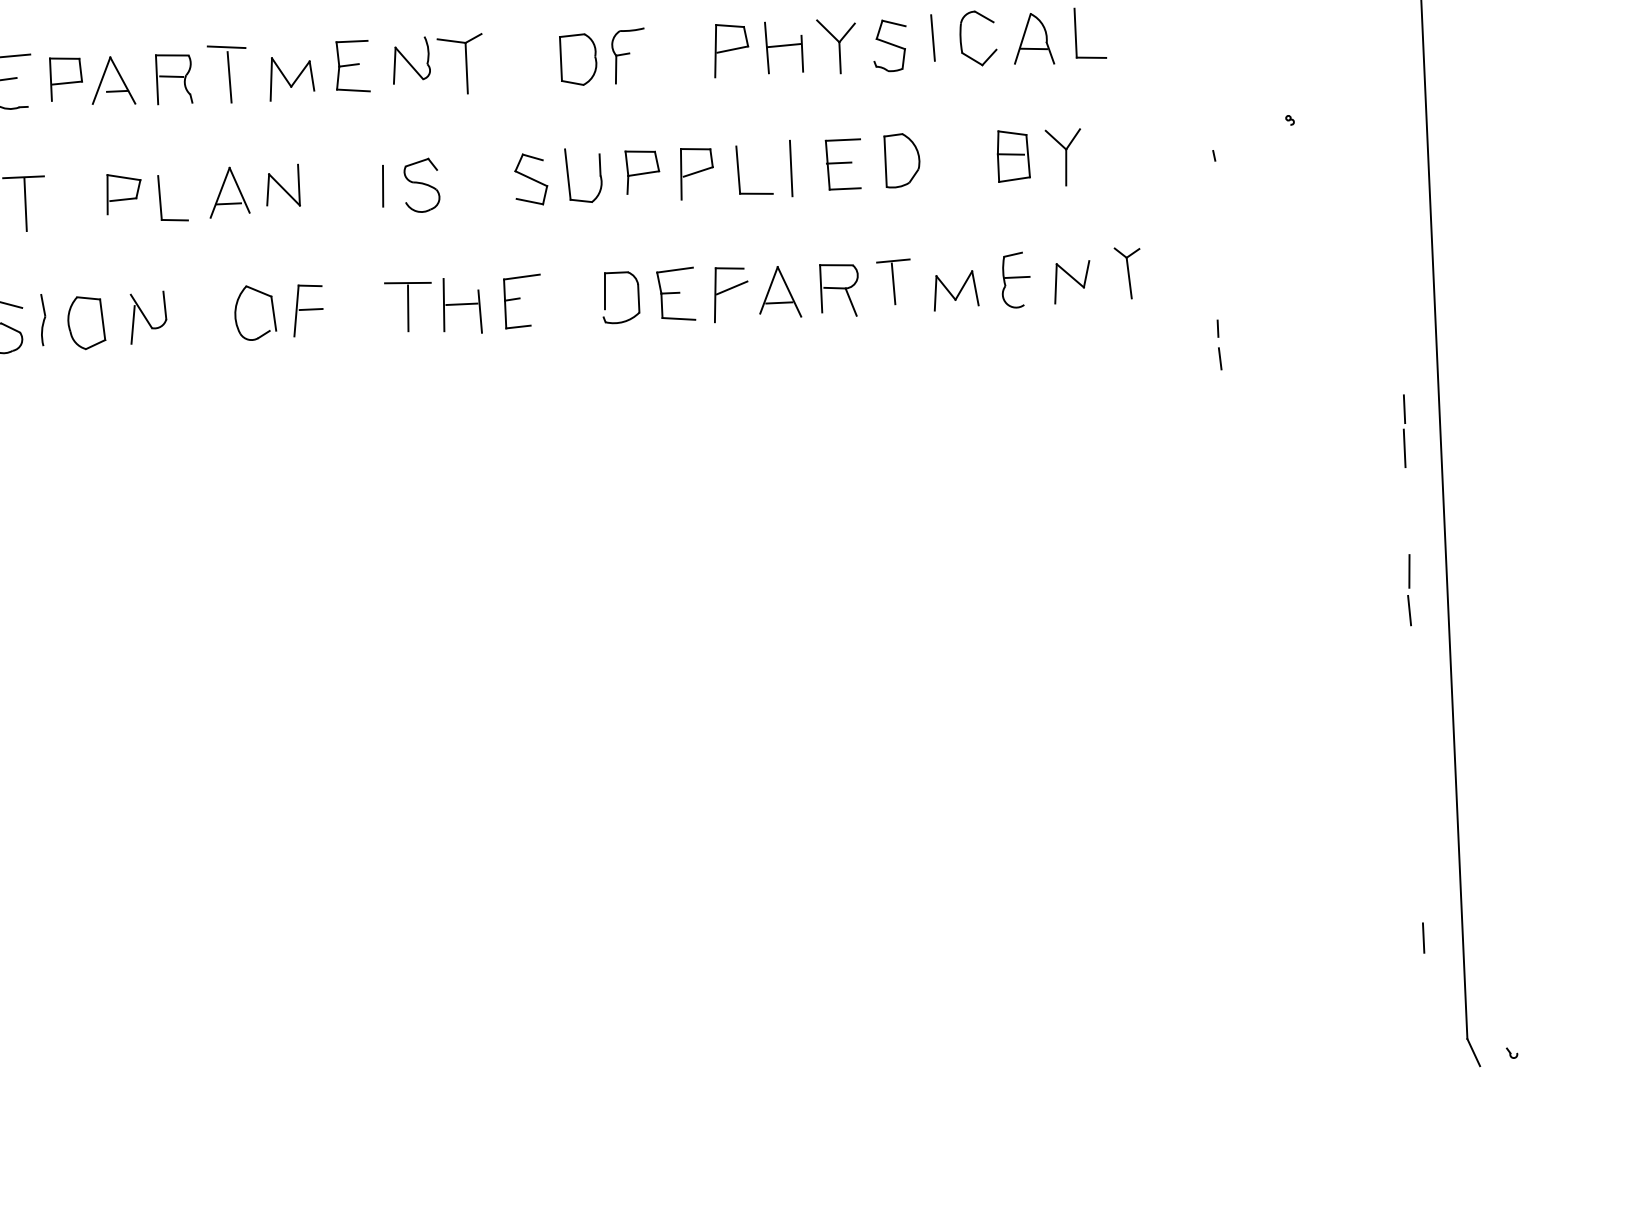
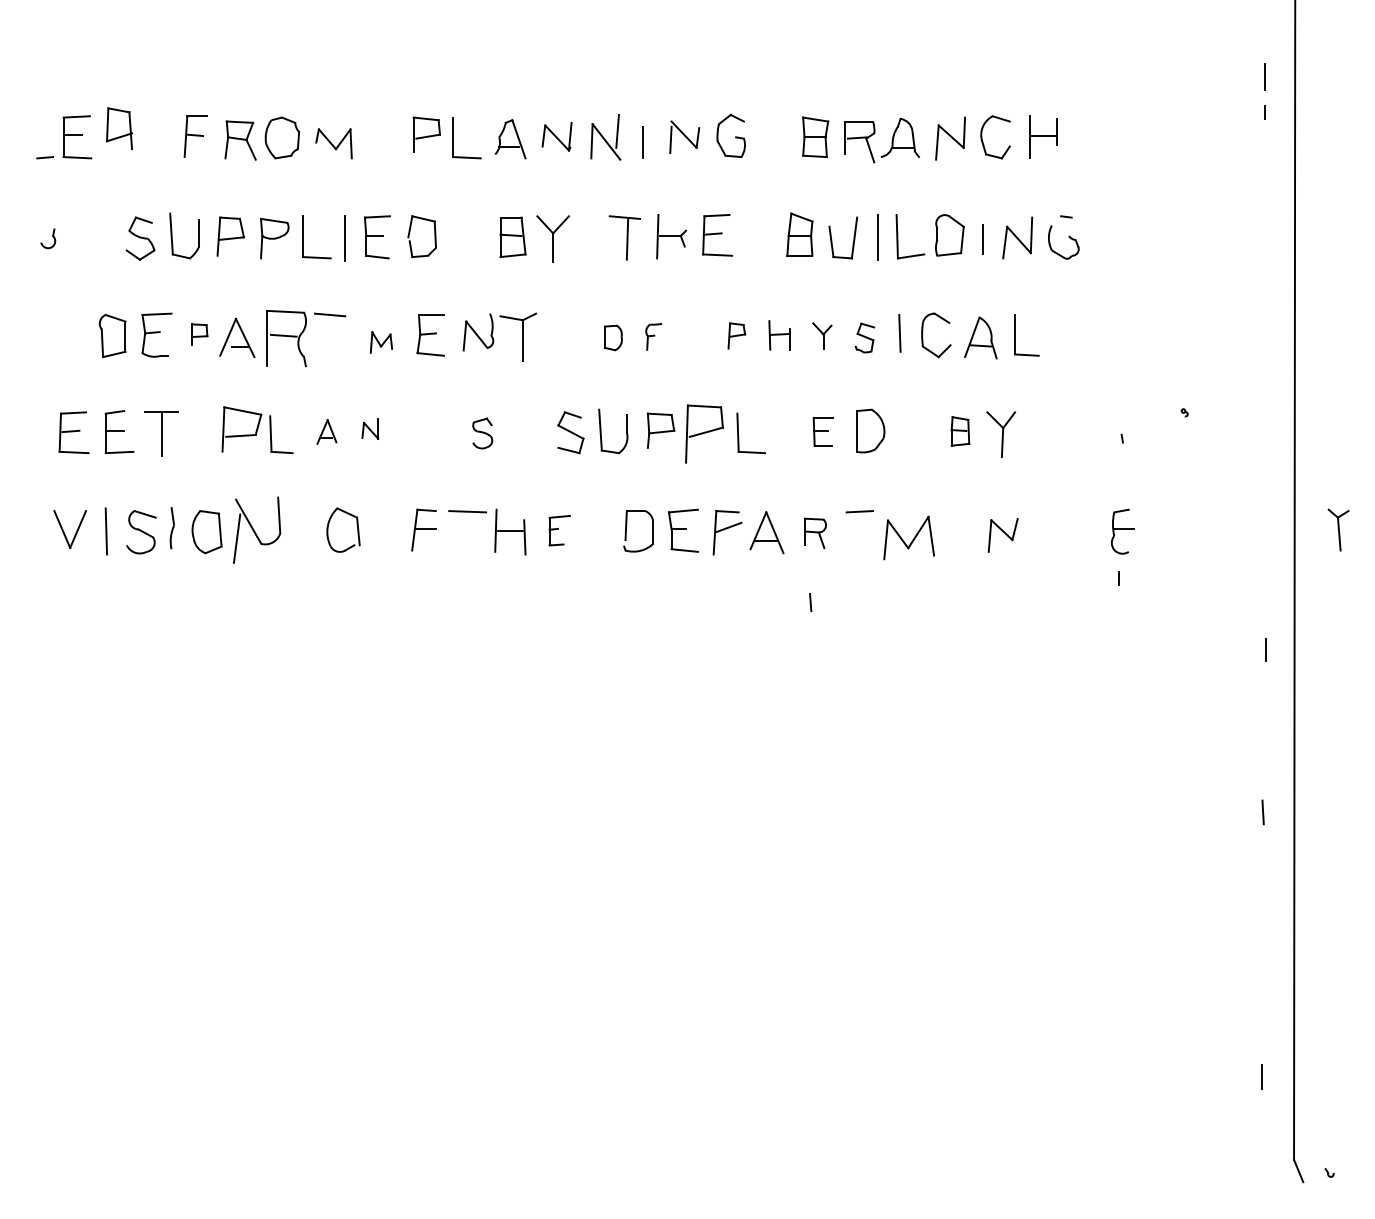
part: (837, 44) -> (822, 335), size x0.6
part: (889, 45) -> (864, 337), size x0.7
part: (784, 47) -> (779, 335), size x0.7
part: (730, 49) -> (736, 335), size x0.6
part: (628, 55) -> (653, 336), size x0.6
part: (578, 59) -> (613, 337), size x0.6
line: (229, 76) -> (331, 338), removed
part: (66, 78) -> (199, 334), size x0.6
part: (173, 78) -> (286, 338), size x1.4
part: (291, 78) -> (381, 342), size x0.6
part: (1013, 156) -> (960, 431), size x0.7
part: (842, 163) -> (822, 431), size x0.7
line: (790, 168) -> (780, 433), removed
part: (696, 172) -> (704, 433), size x1.4
part: (283, 185) -> (370, 428), size x0.6
line: (382, 185) -> (450, 432), removed
part: (421, 185) -> (482, 433), size x0.7
part: (228, 191) -> (326, 431), size x0.6
part: (123, 194) -> (241, 429), size x1.4
part: (1127, 272) -> (1338, 529), moved
part: (1015, 280) -> (1122, 531), moved
line: (892, 283) -> (858, 529), removed
part: (839, 290) -> (815, 533), size x0.7
part: (955, 290) -> (908, 537), size x1.4
part: (522, 301) -> (559, 530), size x0.7
line: (407, 307) -> (466, 531), removed
part: (307, 309) -> (423, 529), moved
part: (147, 316) -> (256, 529), size x1.6
line: (1219, 358) -> (810, 602), moved
line: (1405, 448) -> (1265, 681), removed
line: (1409, 571) -> (1264, 780), removed

